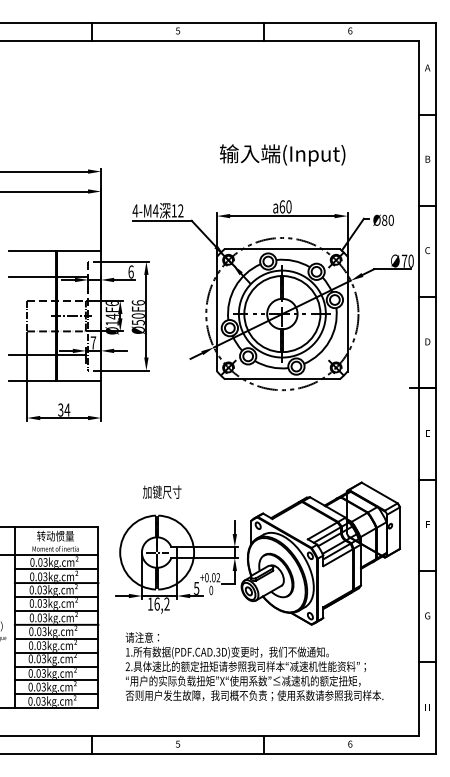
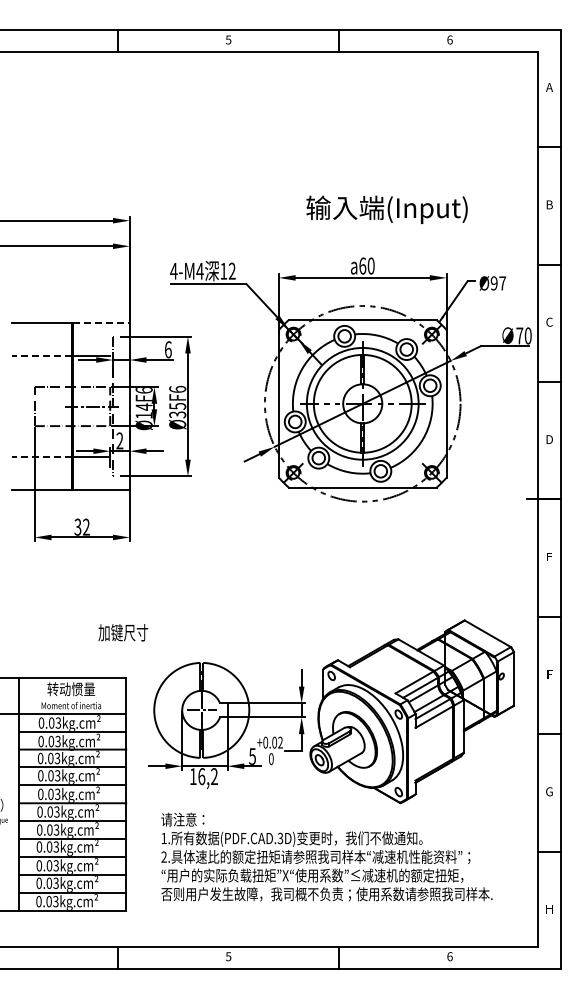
text: (282, 155) -> (386, 209), moved
text: (387, 220) -> (498, 283), Ø80 -> Ø97
line: (79, 250) -> (102, 322), solid -> dashed
line: (32, 277) -> (41, 356), solid -> dashed
text: (138, 318) -> (177, 409), Ø50 -> Ø35
text: (93, 342) -> (119, 440), 7 -> 2
line: (32, 355) -> (41, 456), solid -> dashed
text: (67, 409) -> (86, 526), 34 -> 32
text: (162, 491) -> (123, 632), moved

